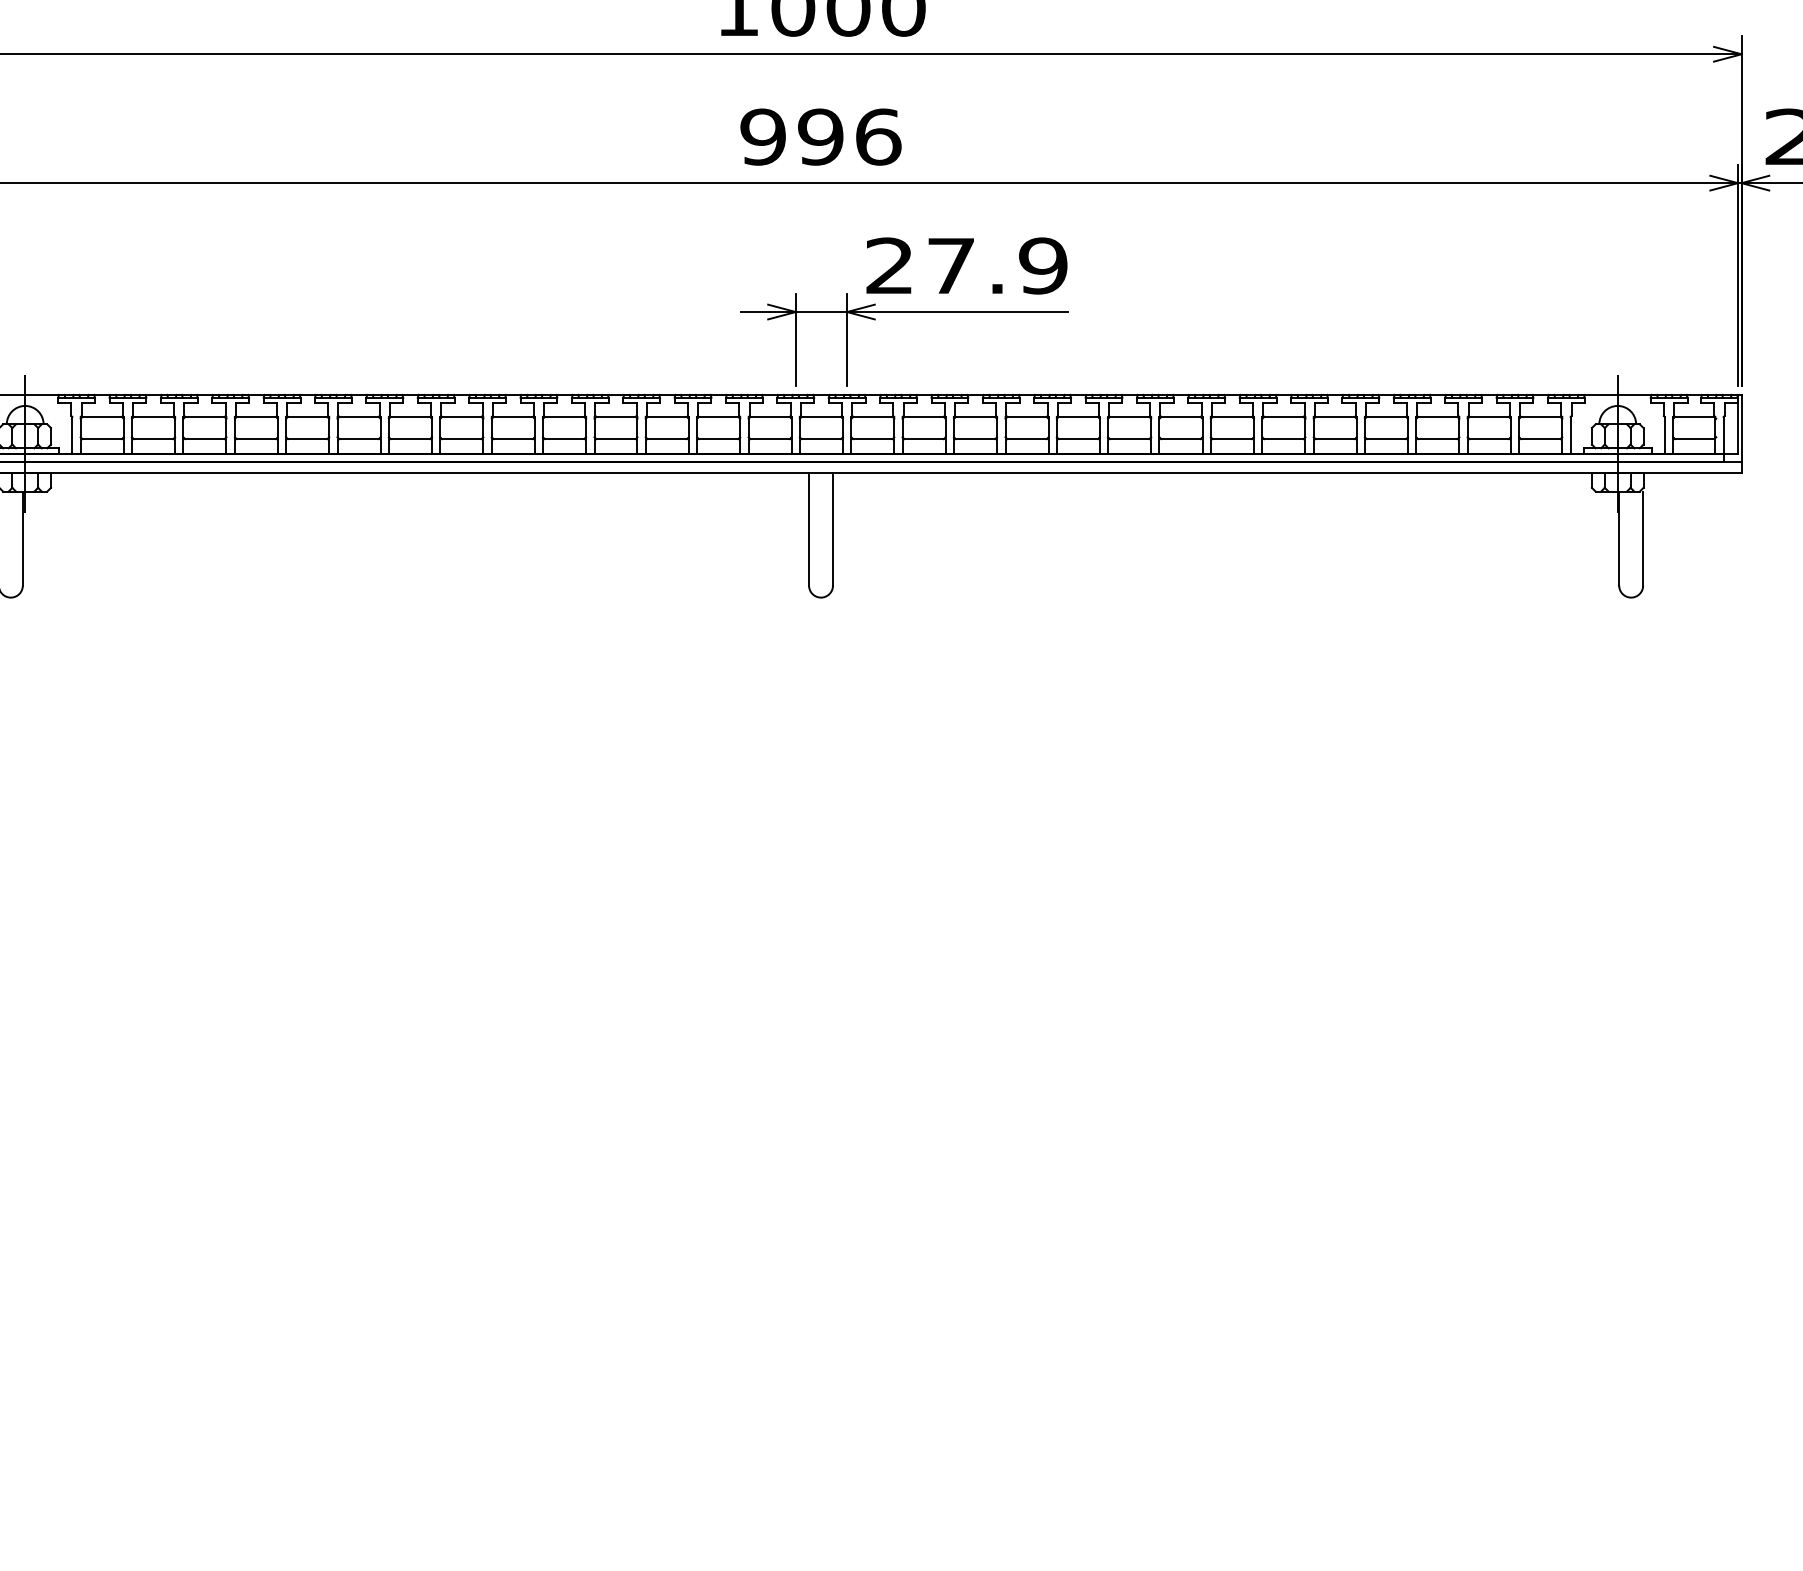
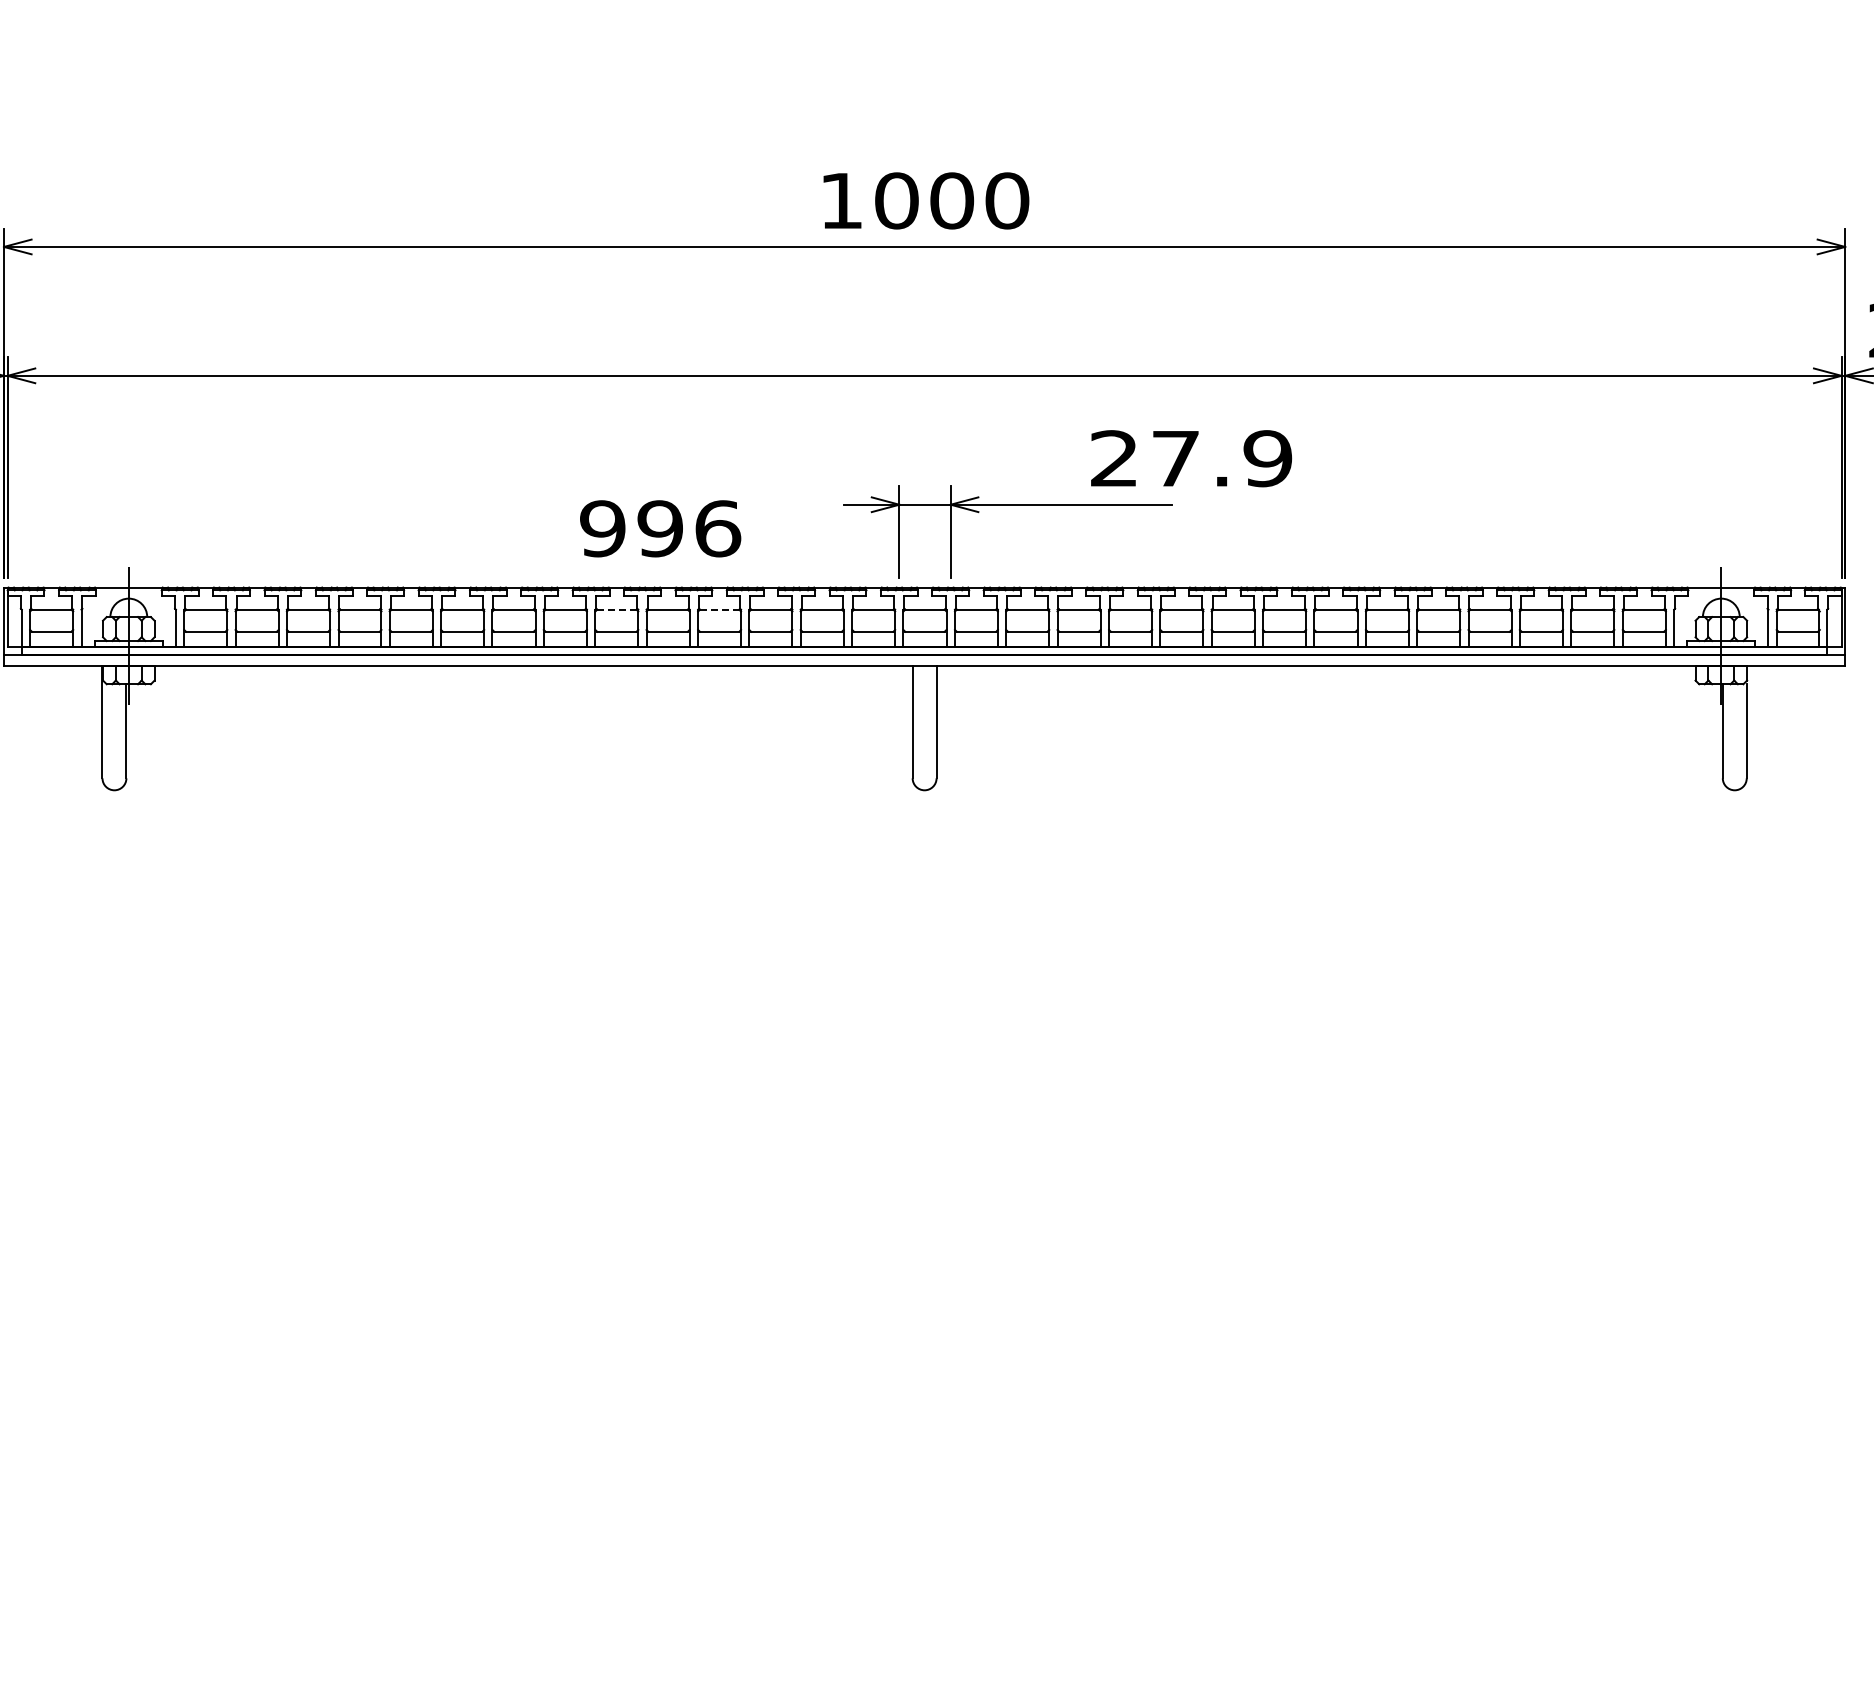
text: (820, 136) -> (660, 528), moved
text: (966, 265) -> (1191, 458), moved
line: (512, 416) -> (616, 609), solid -> dashed
line: (615, 416) -> (719, 609), solid -> dashed

